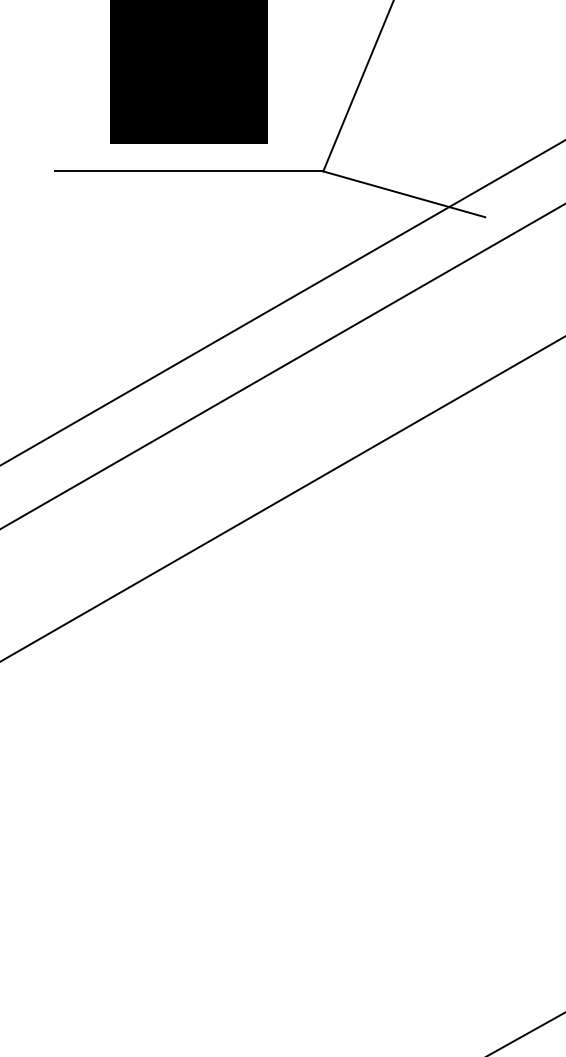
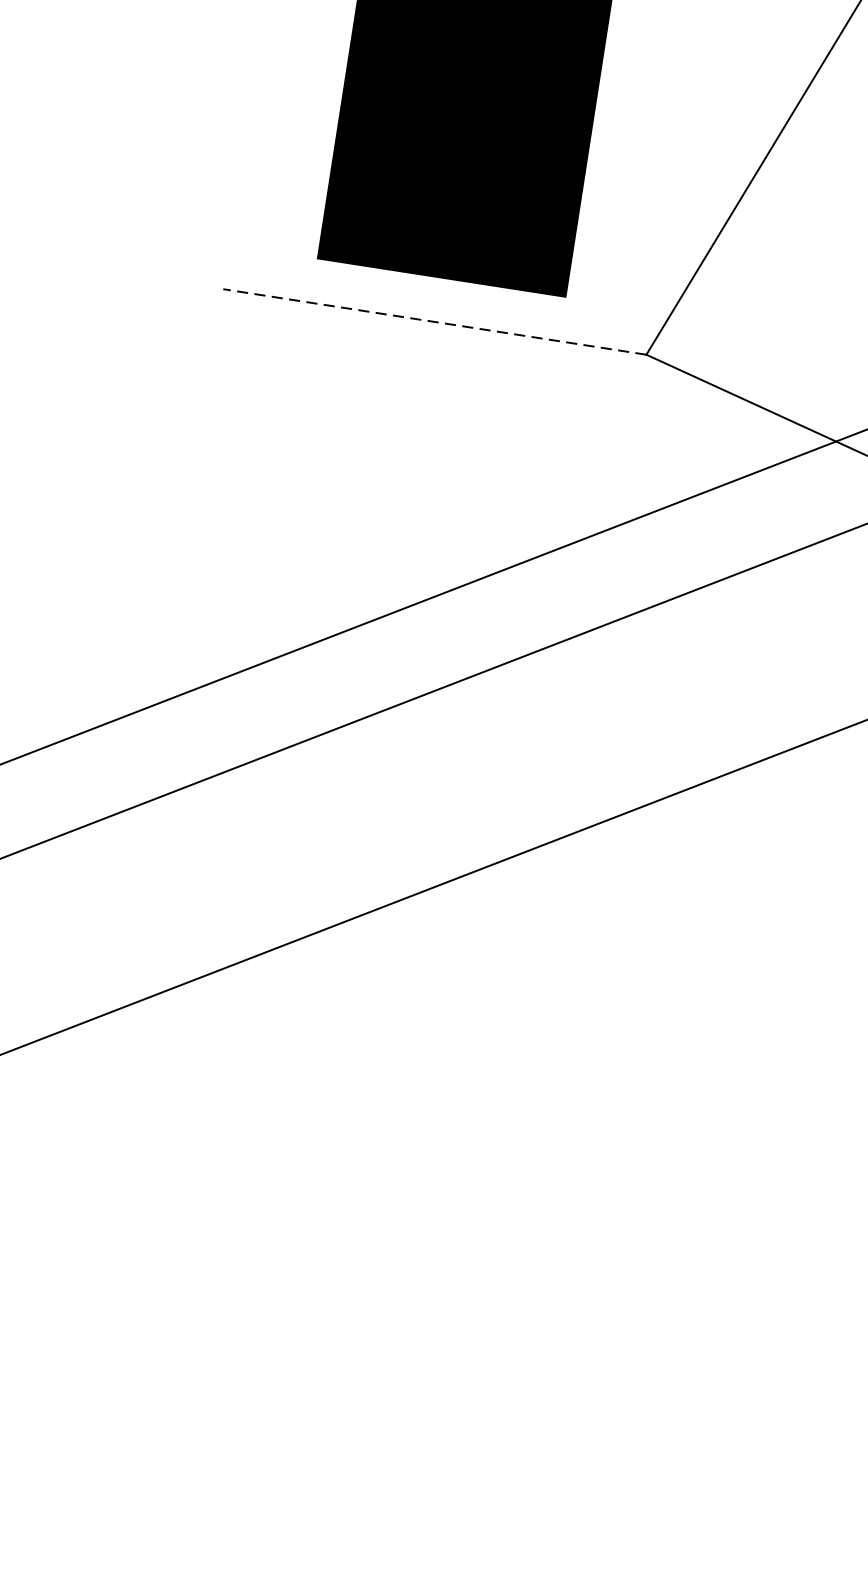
line: (188, 171) -> (434, 321), solid -> dashed

